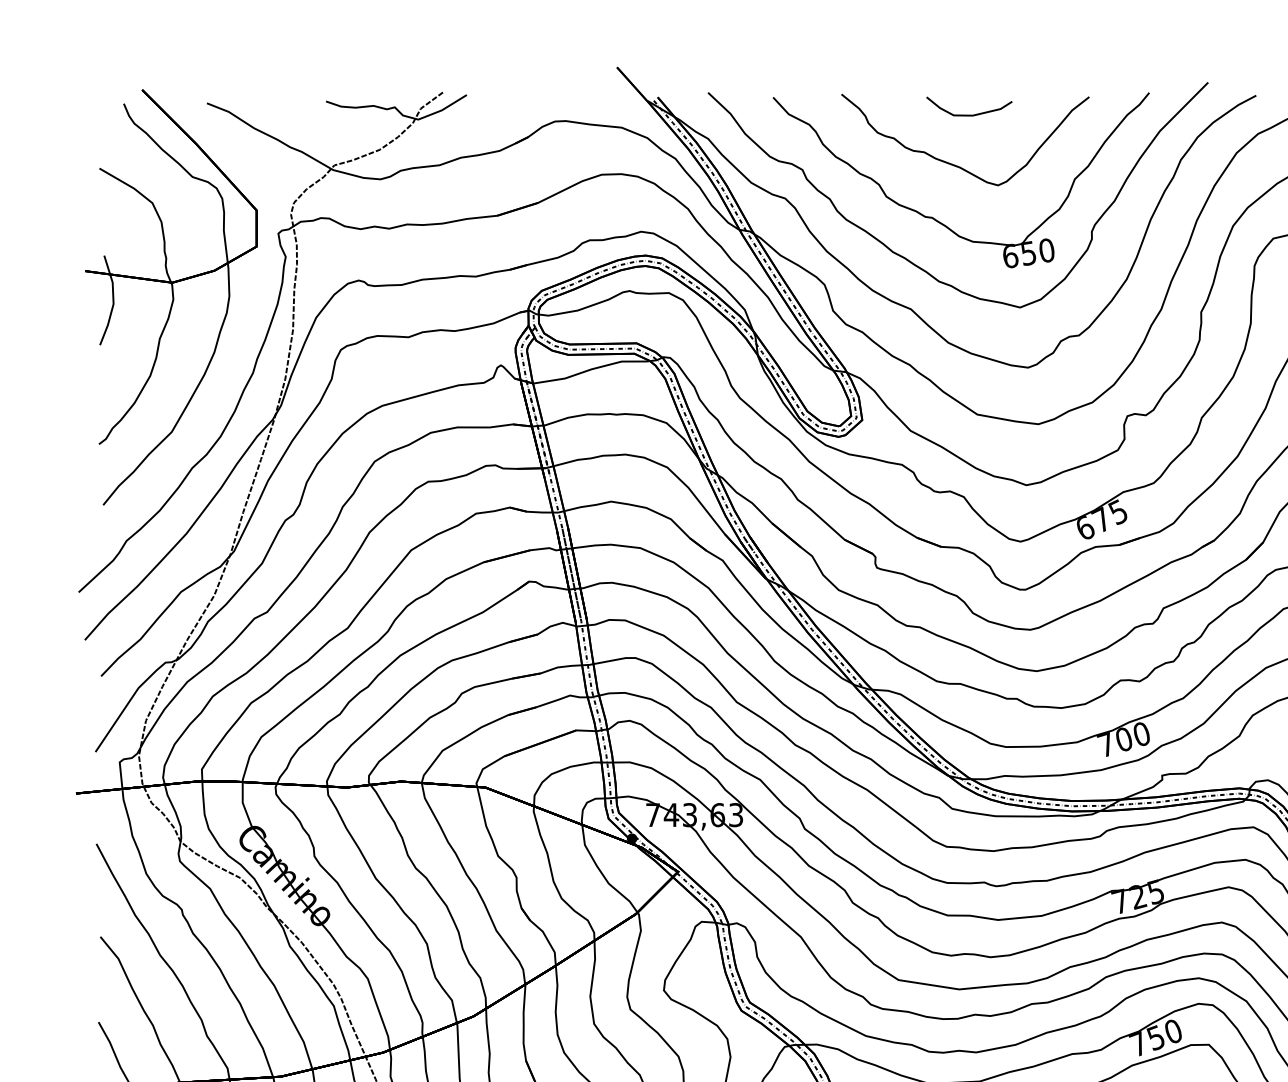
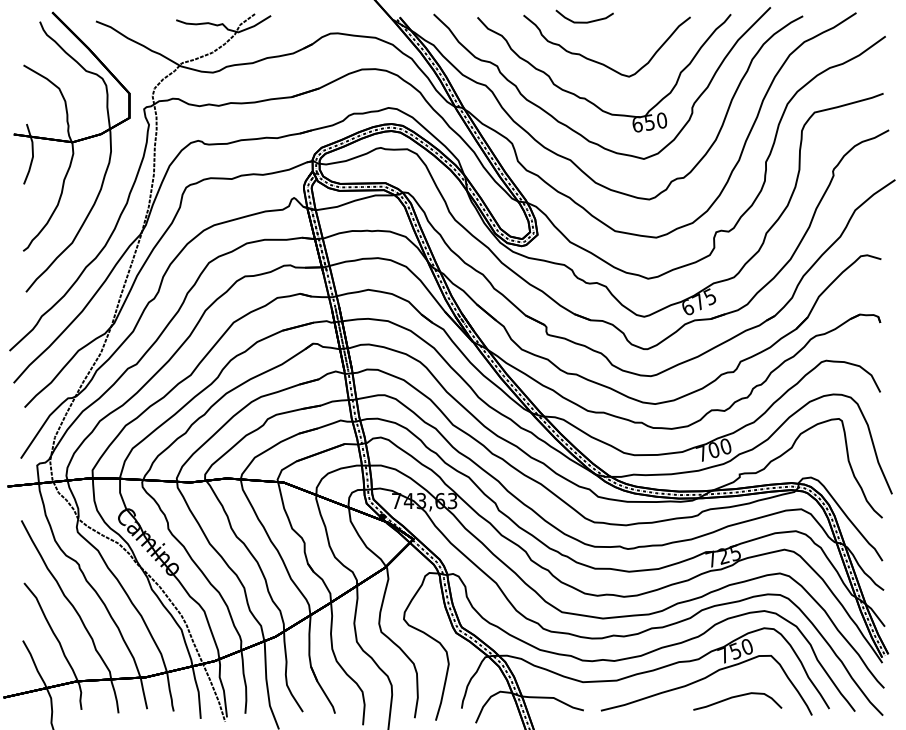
curve: (968, 113) -> (584, 21), moved

